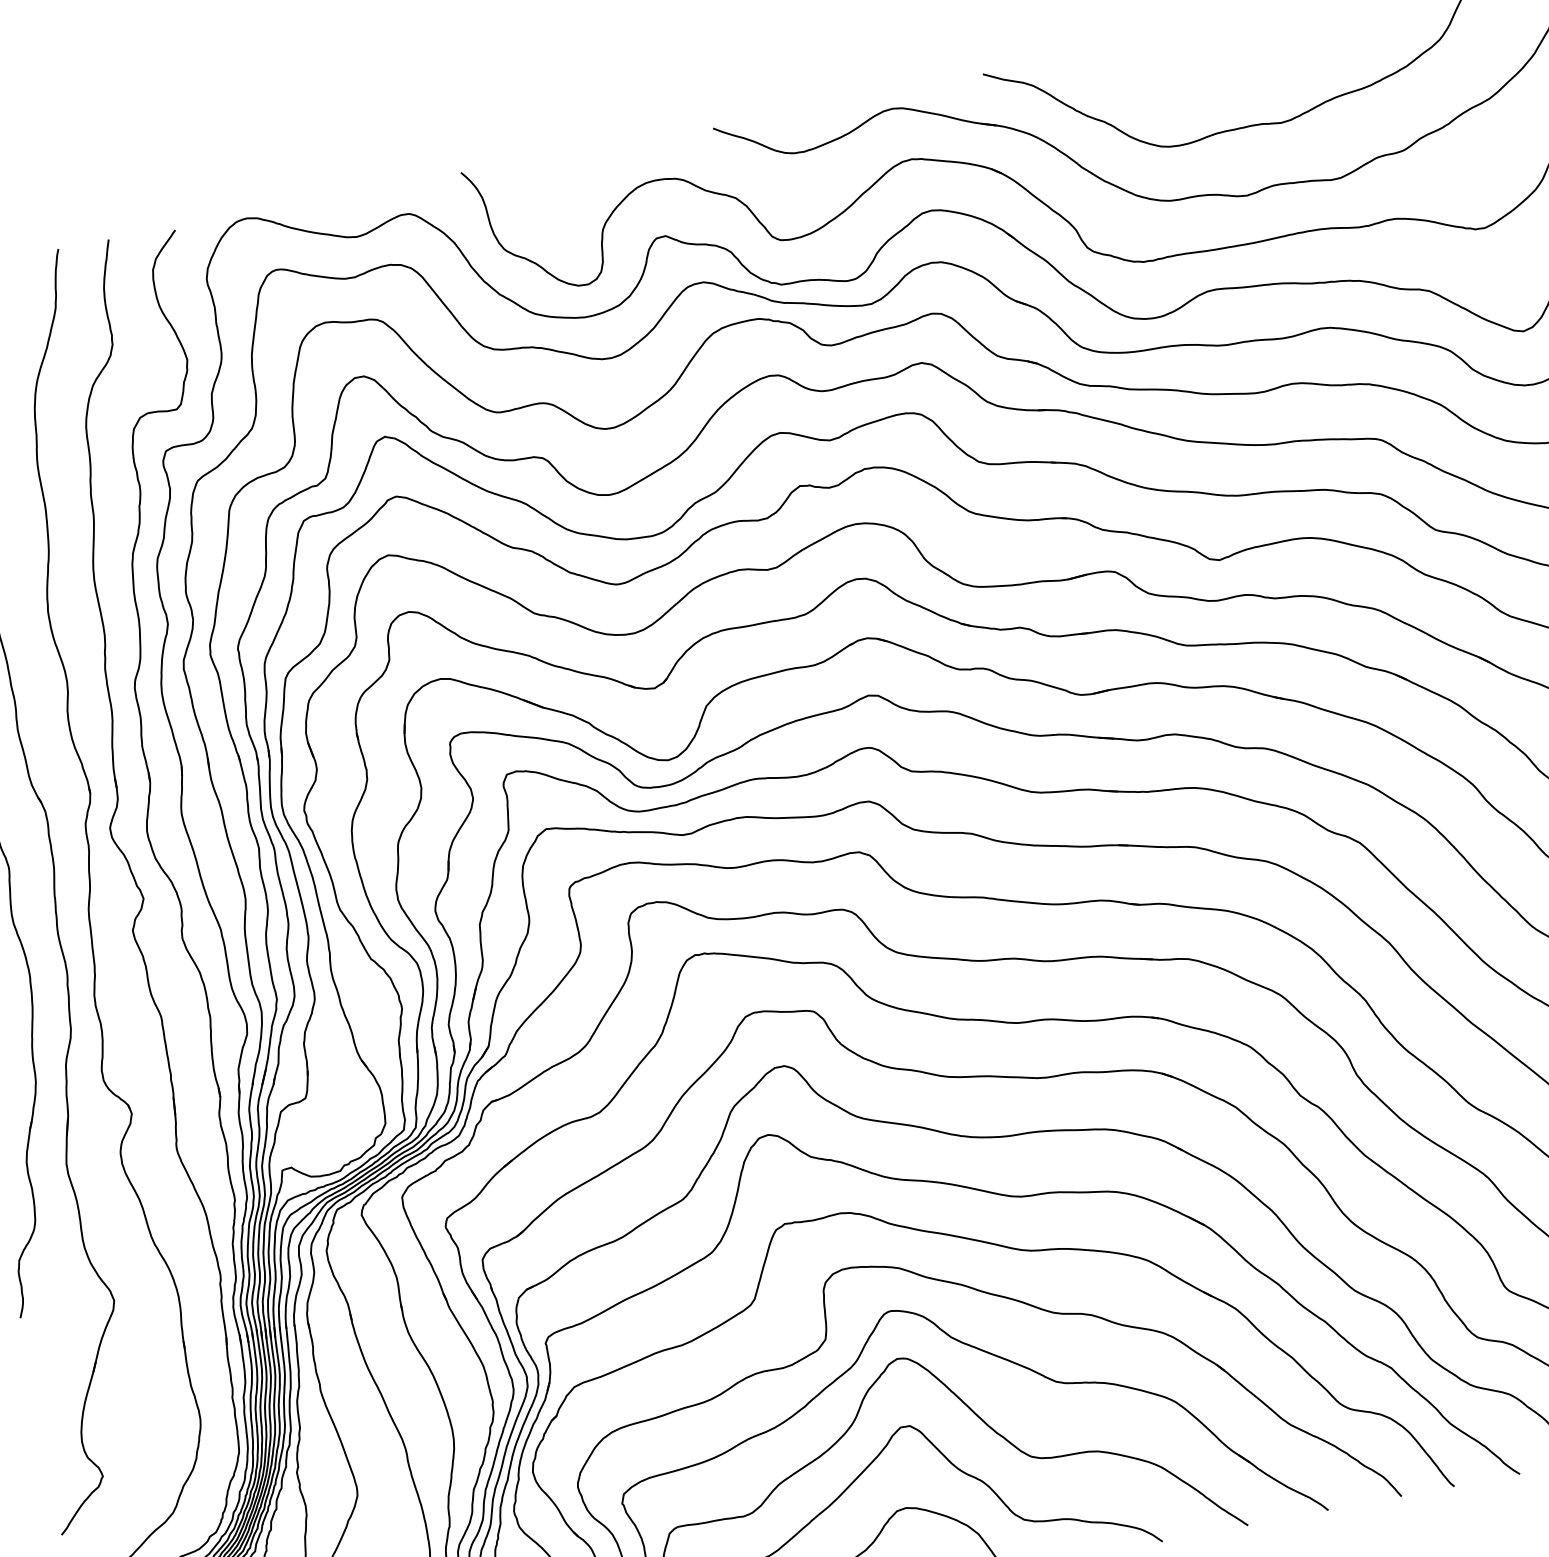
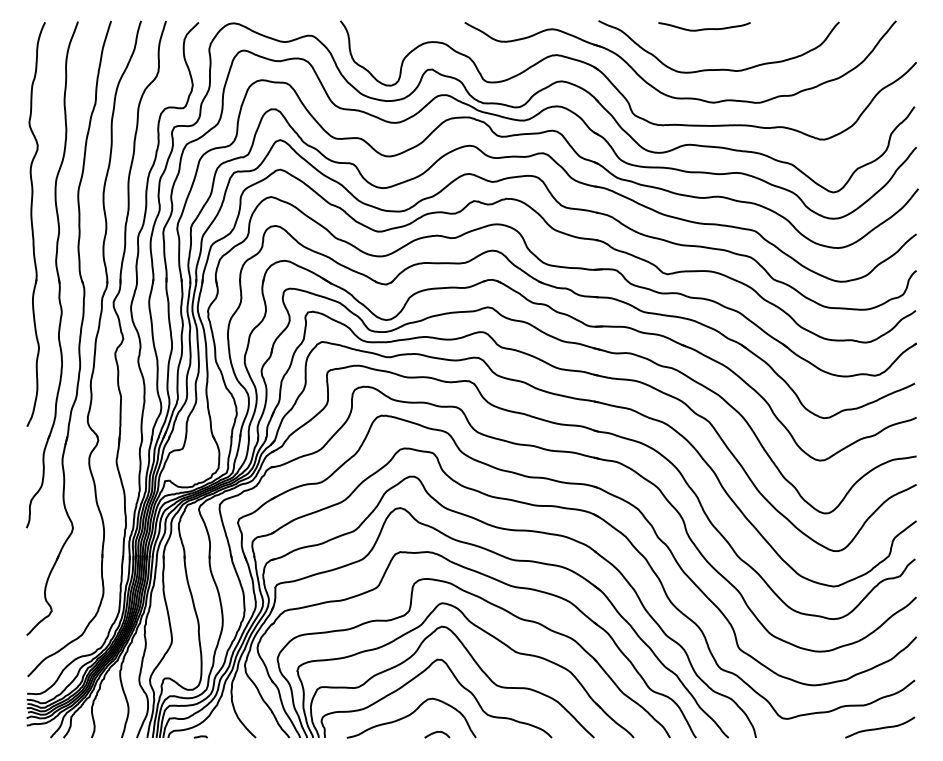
curve: (1200, 49) -> (704, 28), added

